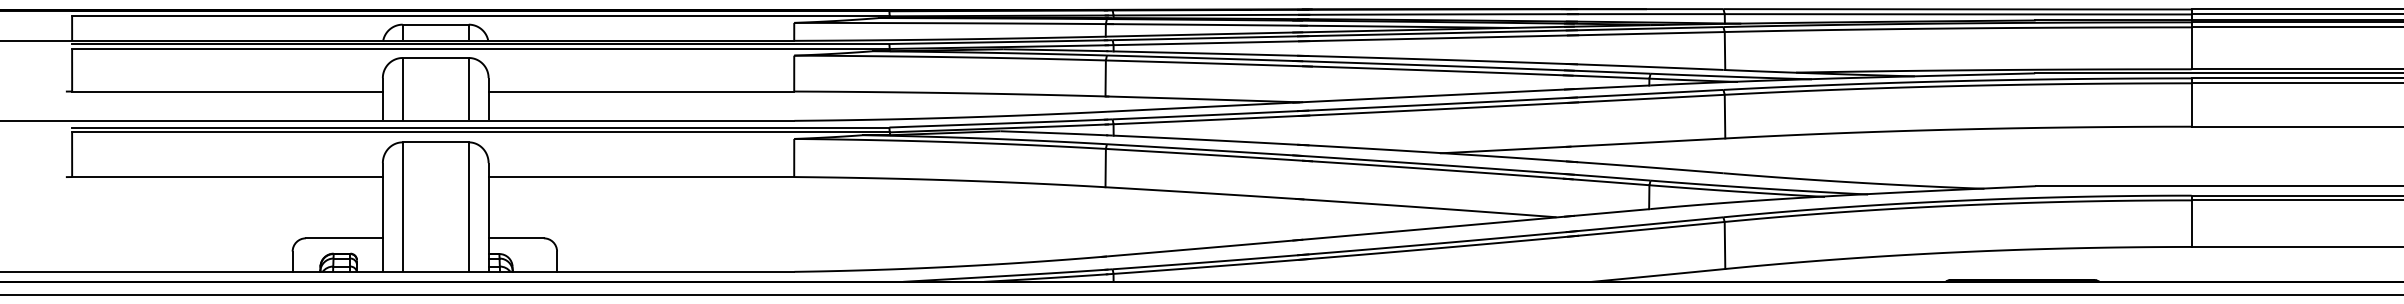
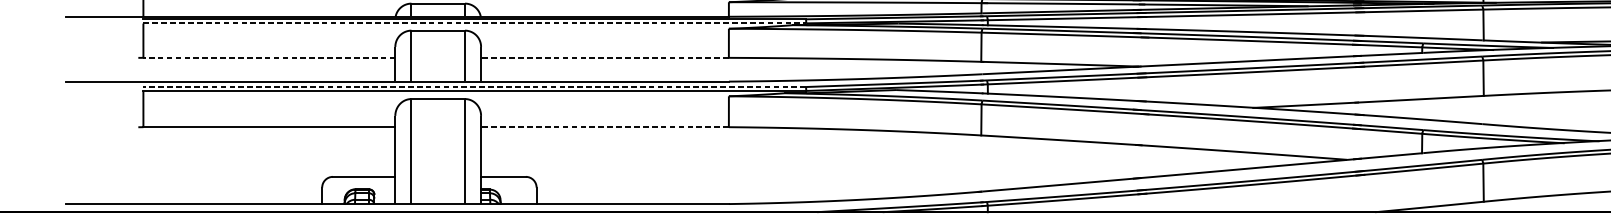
line: (480, 49) -> (474, 23), solid -> dashed
line: (227, 91) -> (269, 57), solid -> dashed
line: (641, 91) -> (605, 57), solid -> dashed
line: (480, 127) -> (474, 87), solid -> dashed
line: (641, 177) -> (605, 127), solid -> dashed

